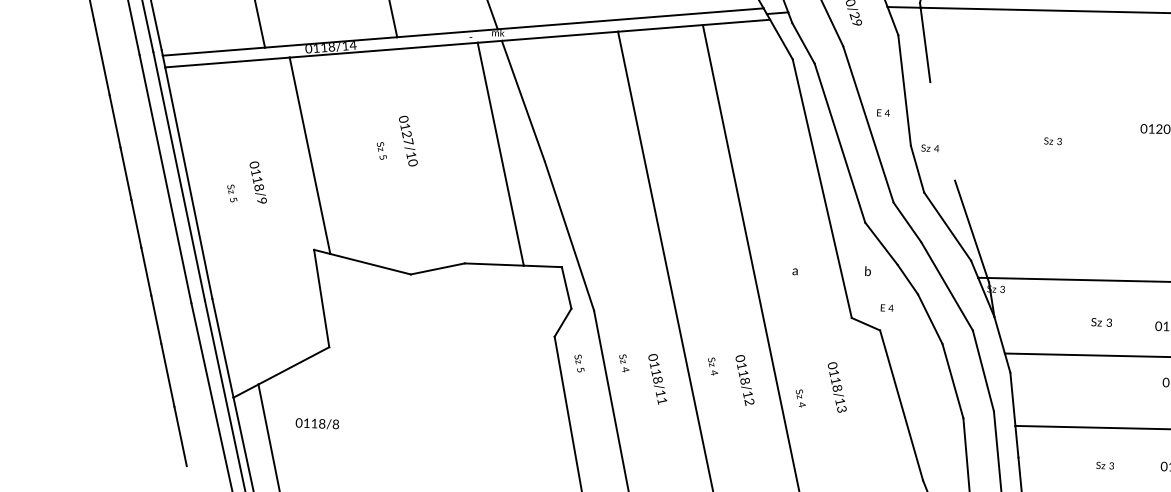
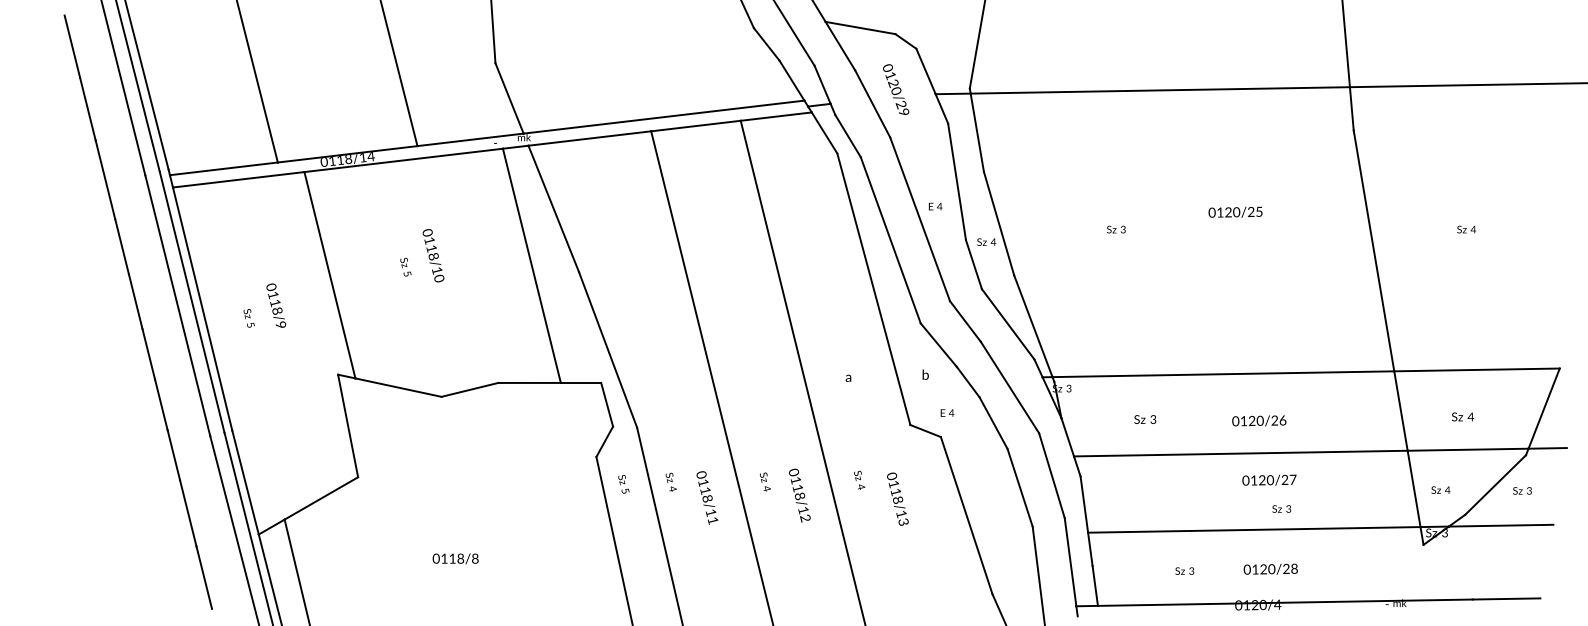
line: (942, 131) -> (998, 223), added
text: (407, 138) -> (432, 252), 0127/10 -> 0118/10
text: (1101, 322) -> (1145, 419), moved
text: (800, 397) -> (859, 479), moved
text: (317, 423) -> (455, 558), moved

